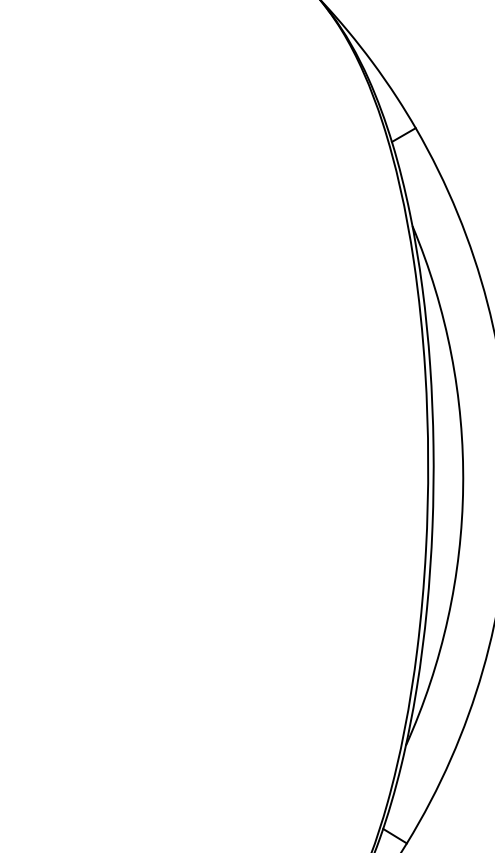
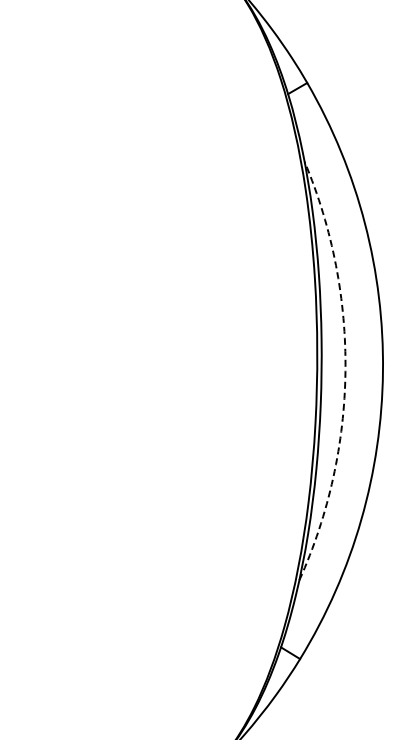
arc: (463, 486) -> (345, 371), solid -> dashed

